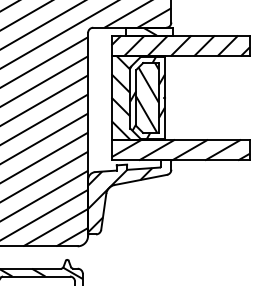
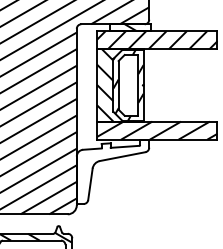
hatch: (147, 98) -> (128, 85), removed
hatch: (119, 200) -> (104, 174), removed

